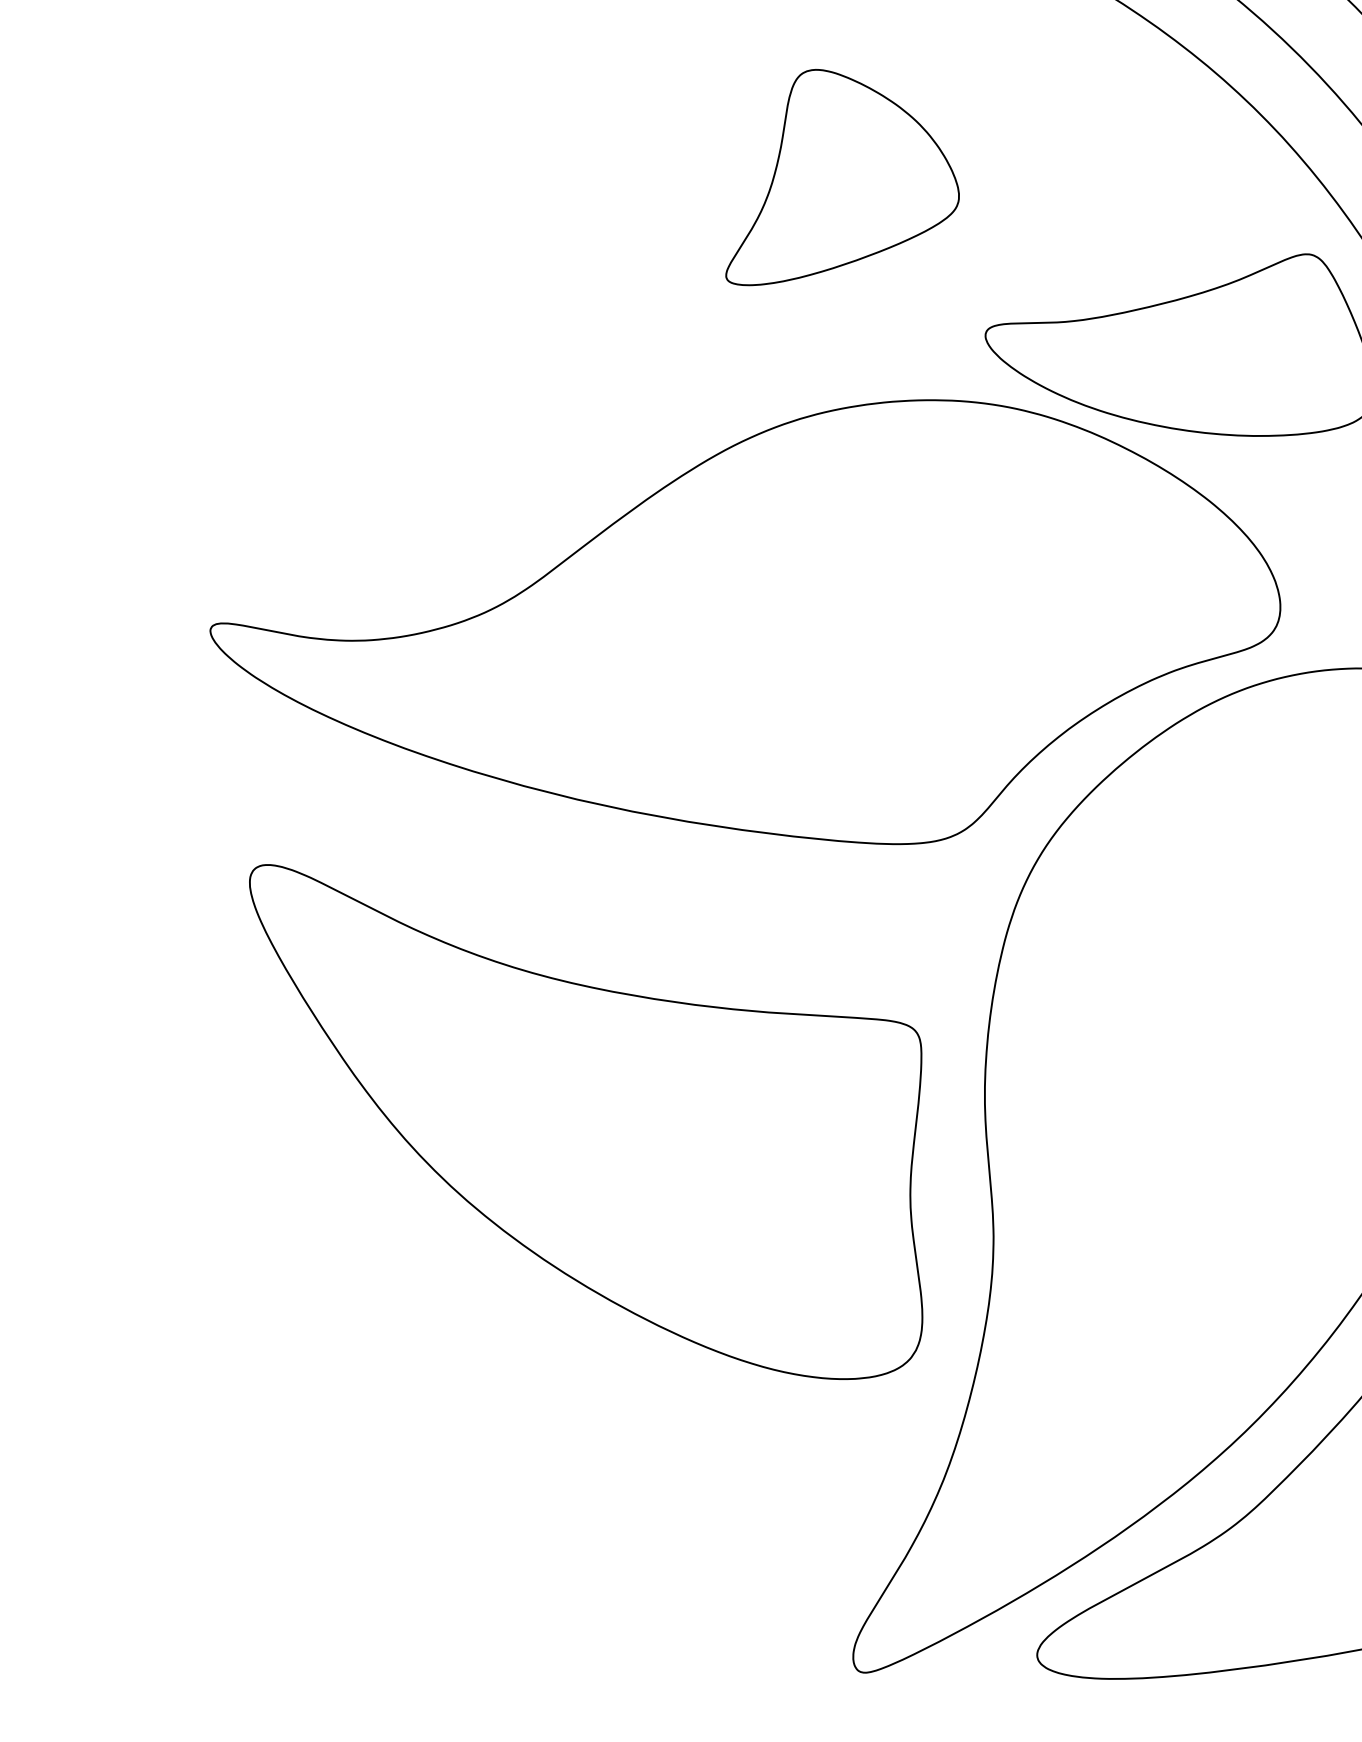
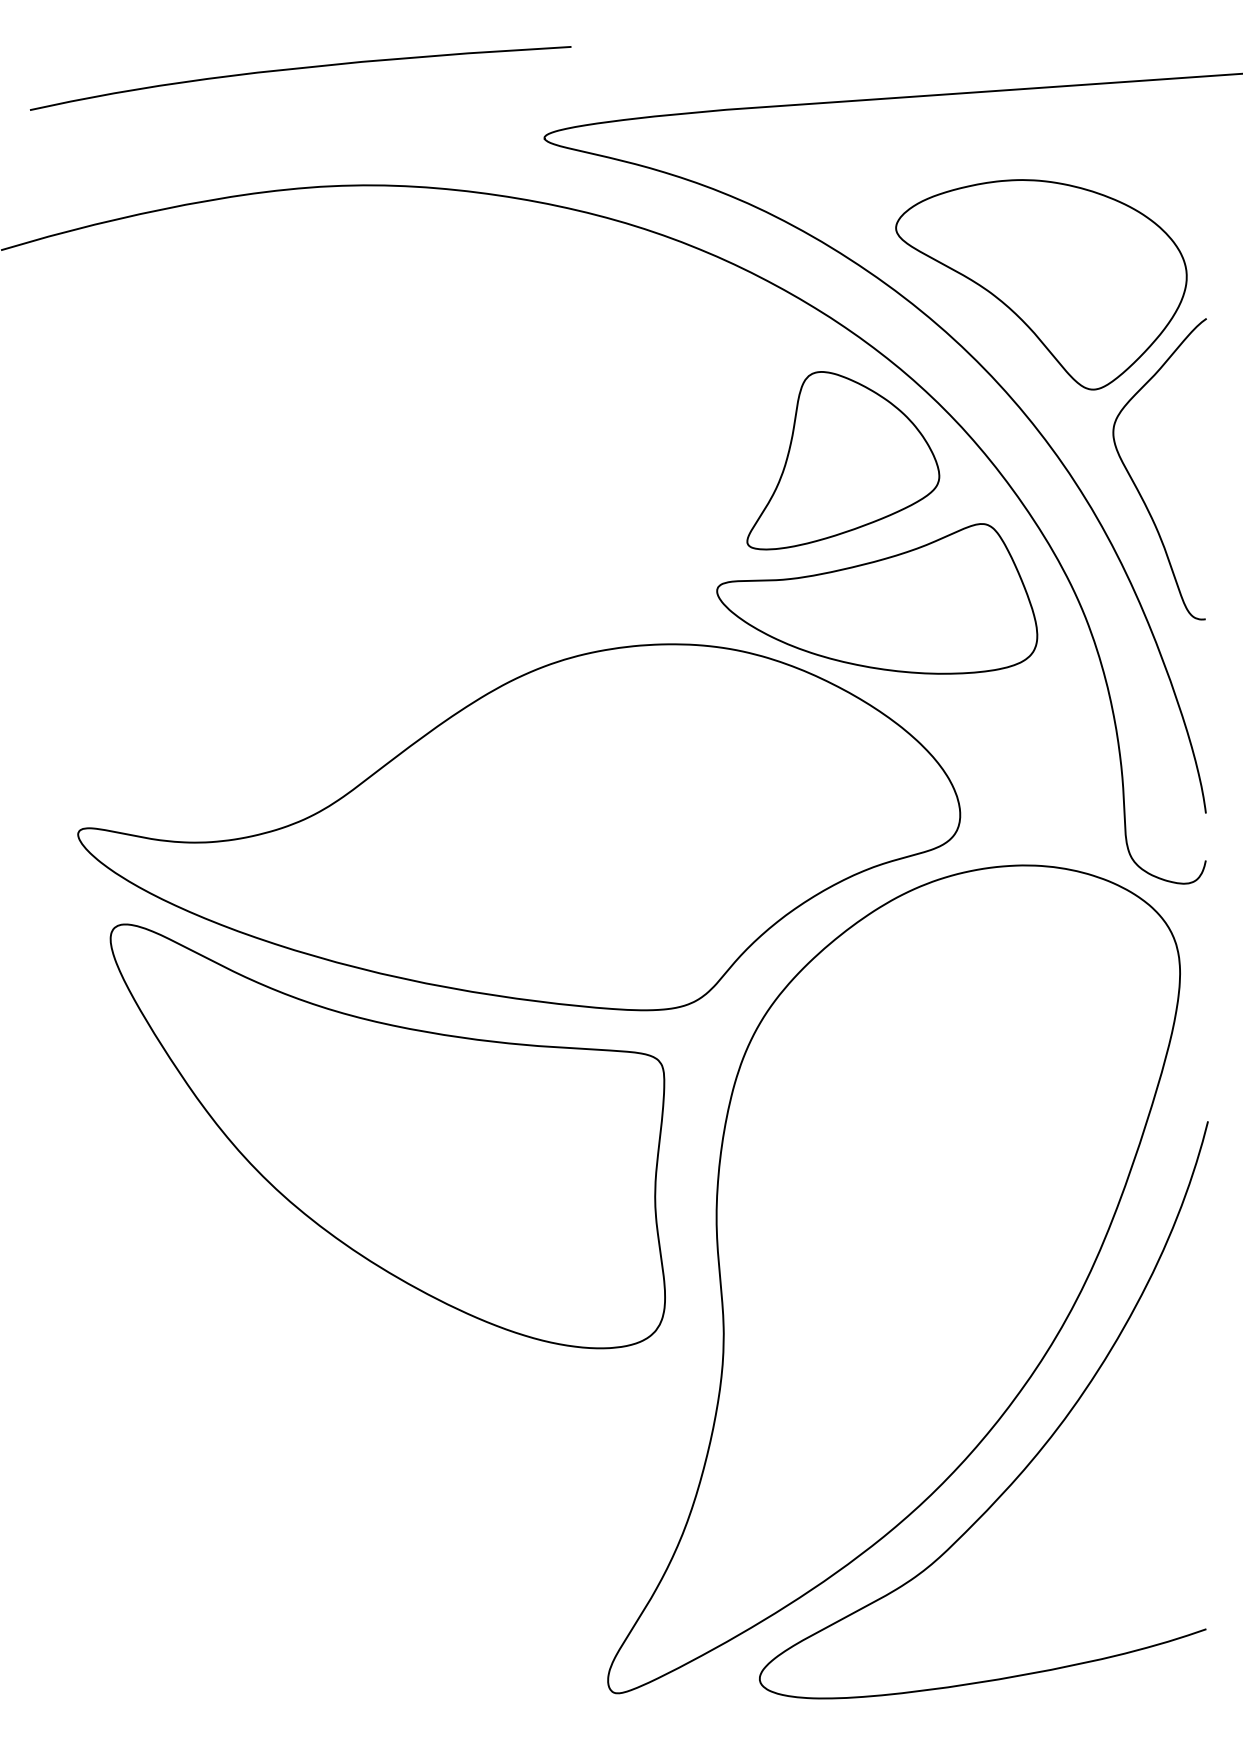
part: (842, 177) -> (843, 460), moved
part: (585, 1122) -> (387, 1136), moved

